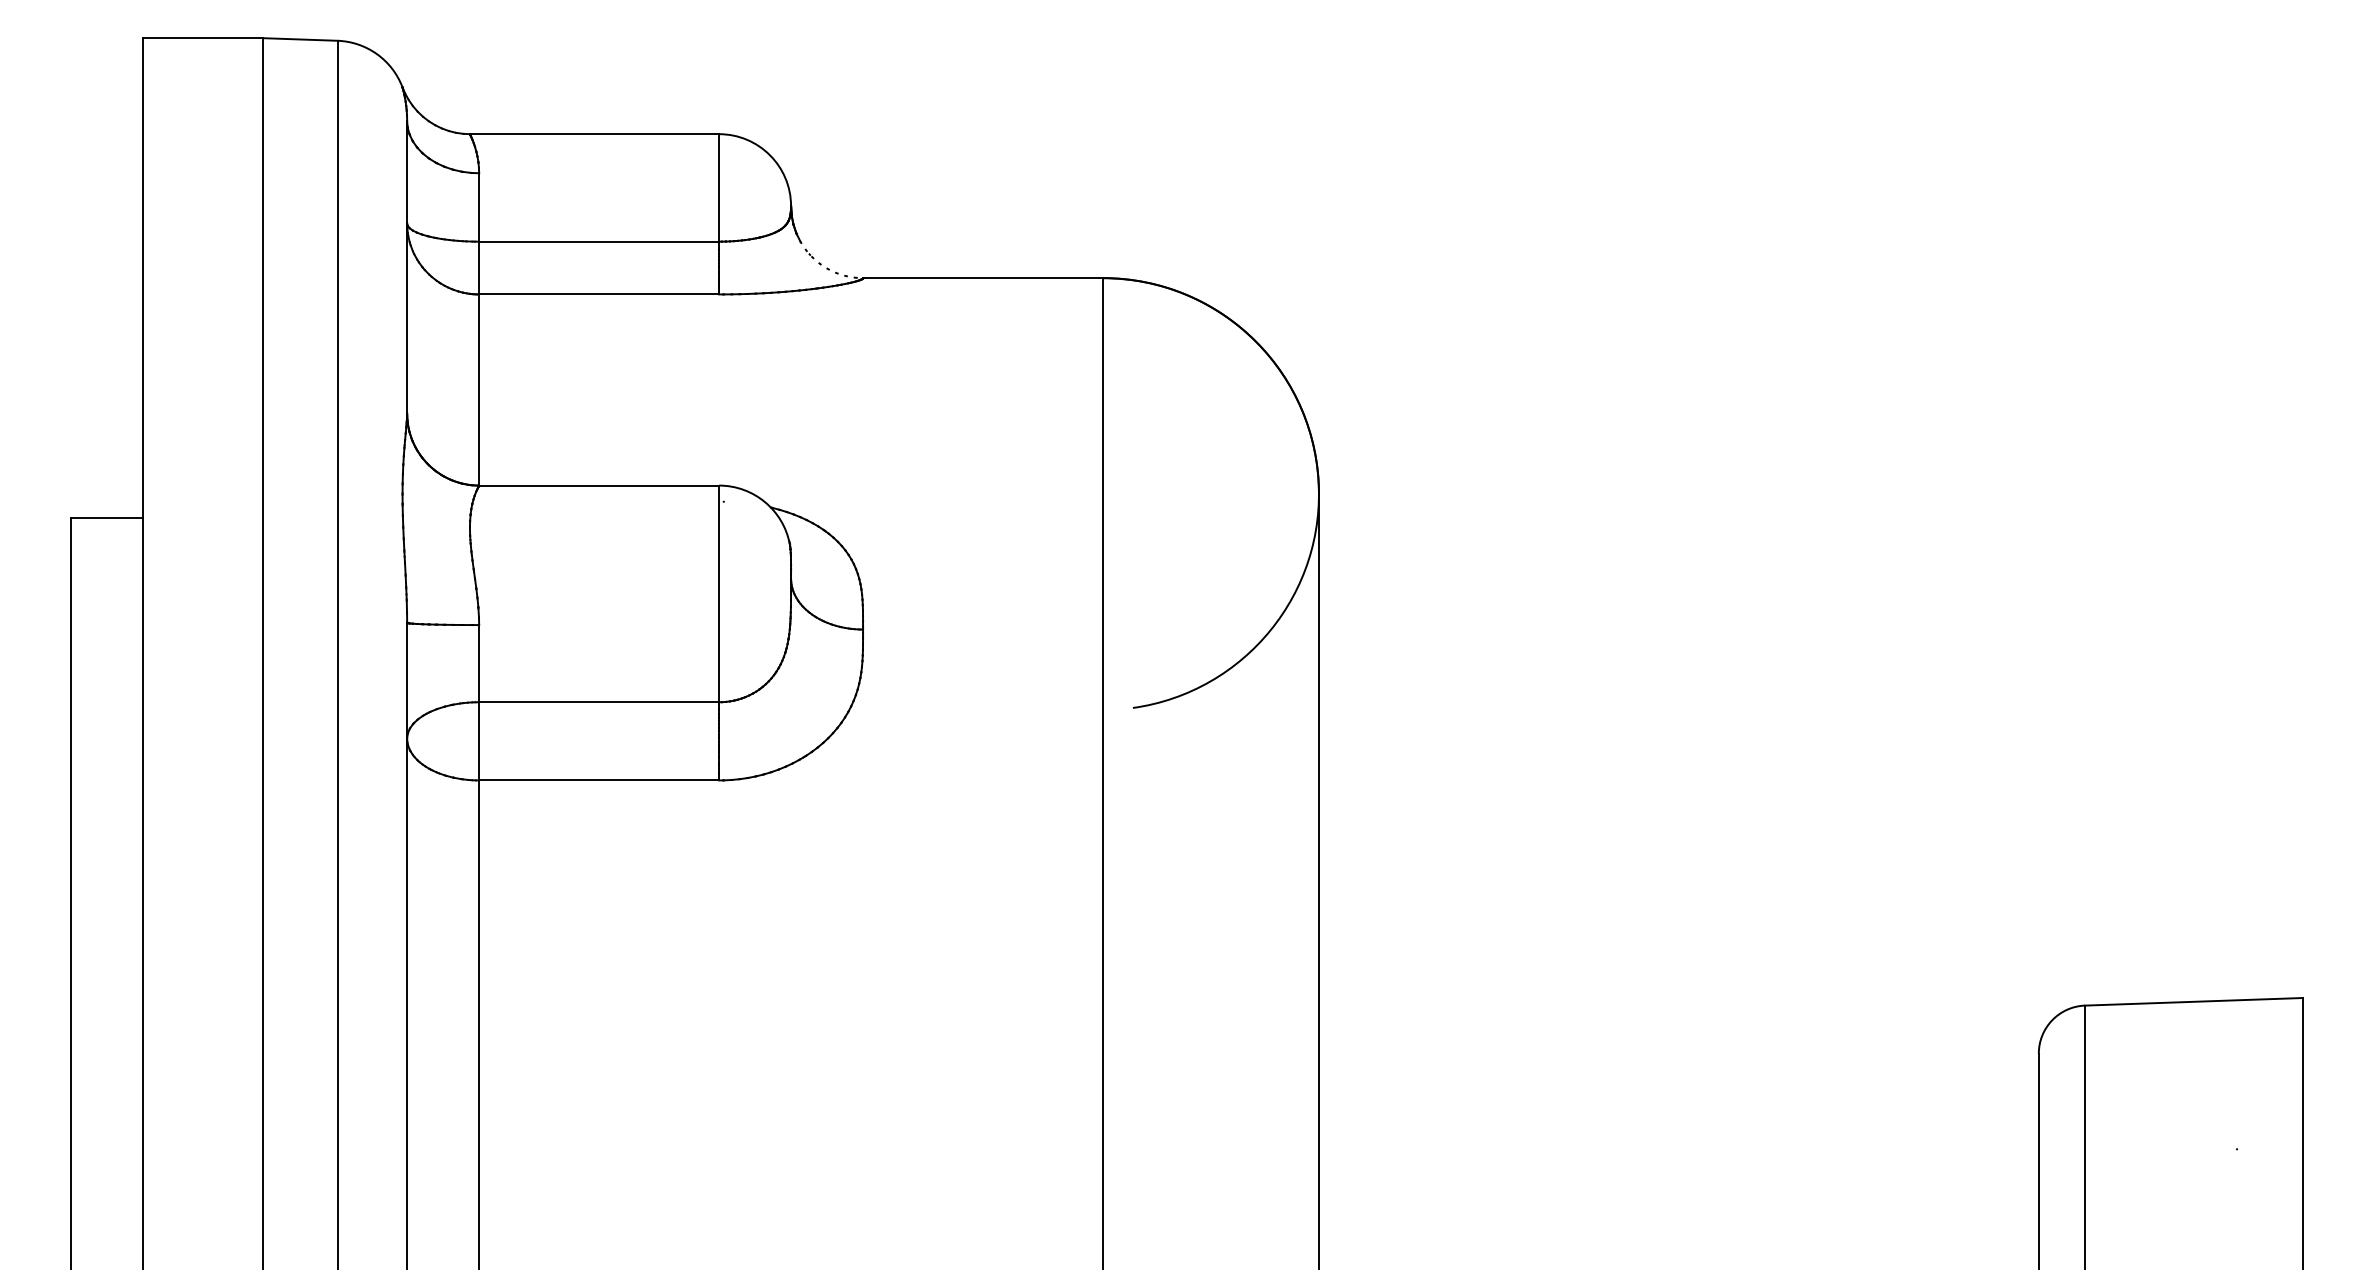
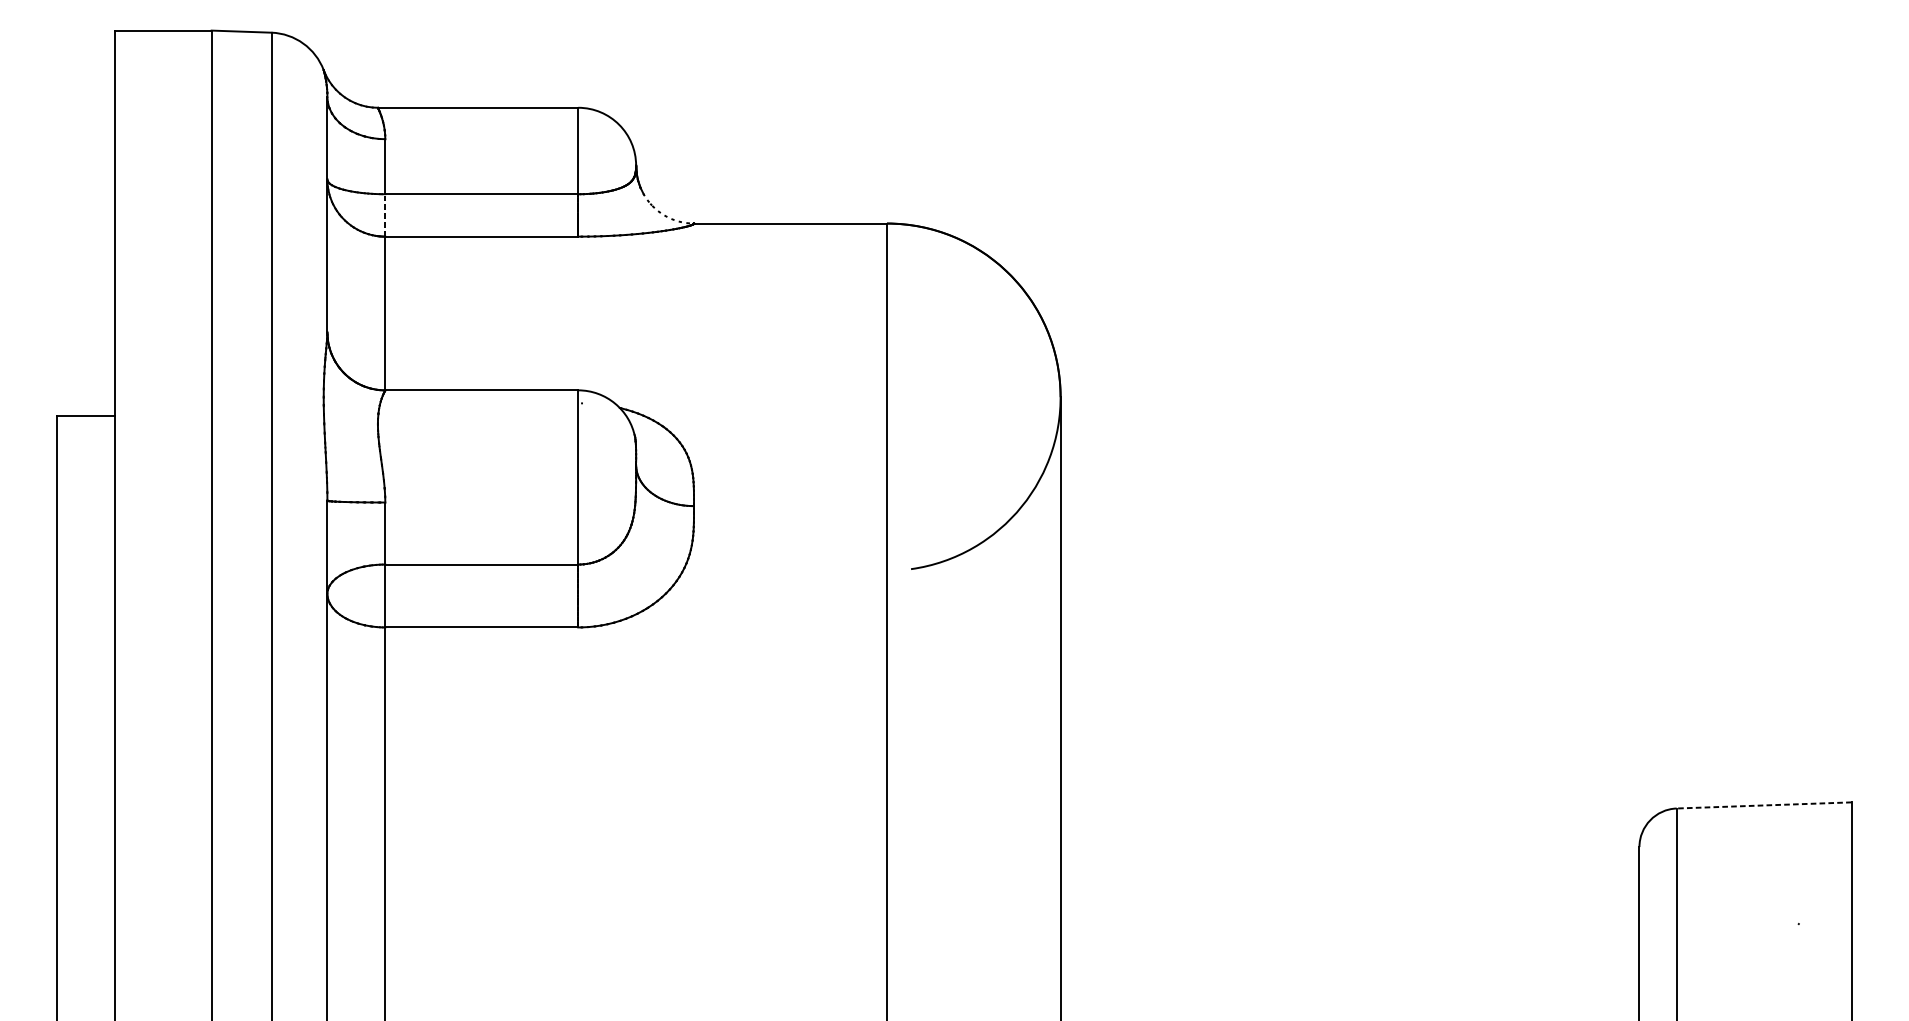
line: (479, 267) -> (385, 214), solid -> dashed
line: (2193, 1001) -> (1763, 805), solid -> dashed

